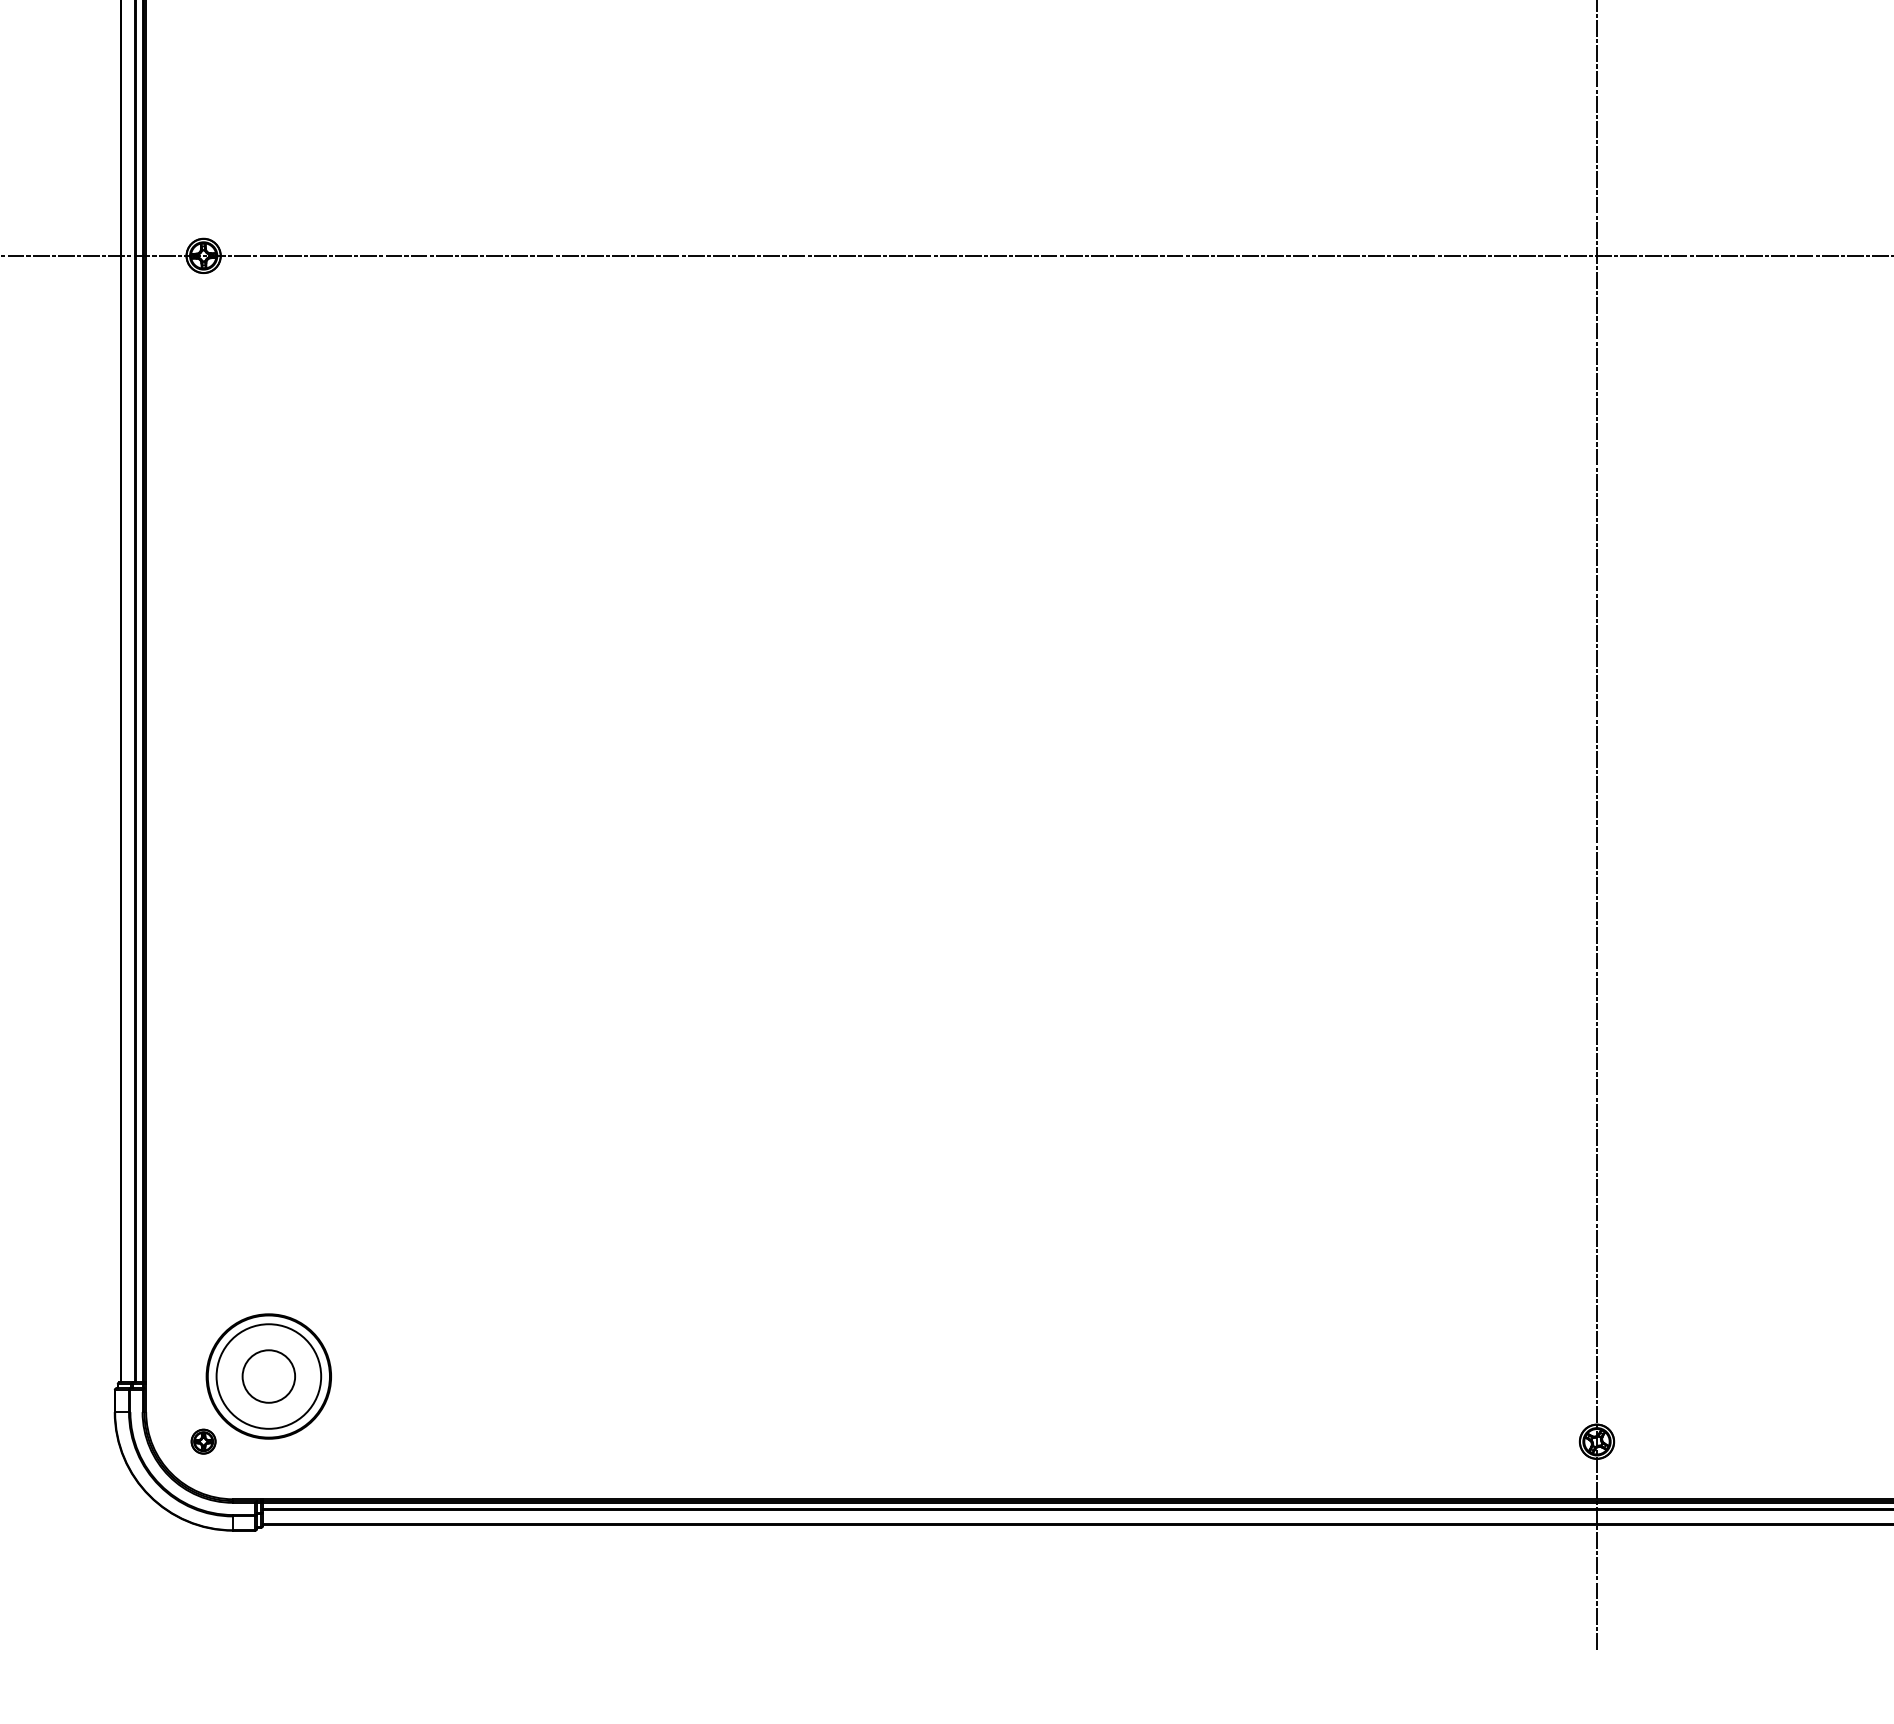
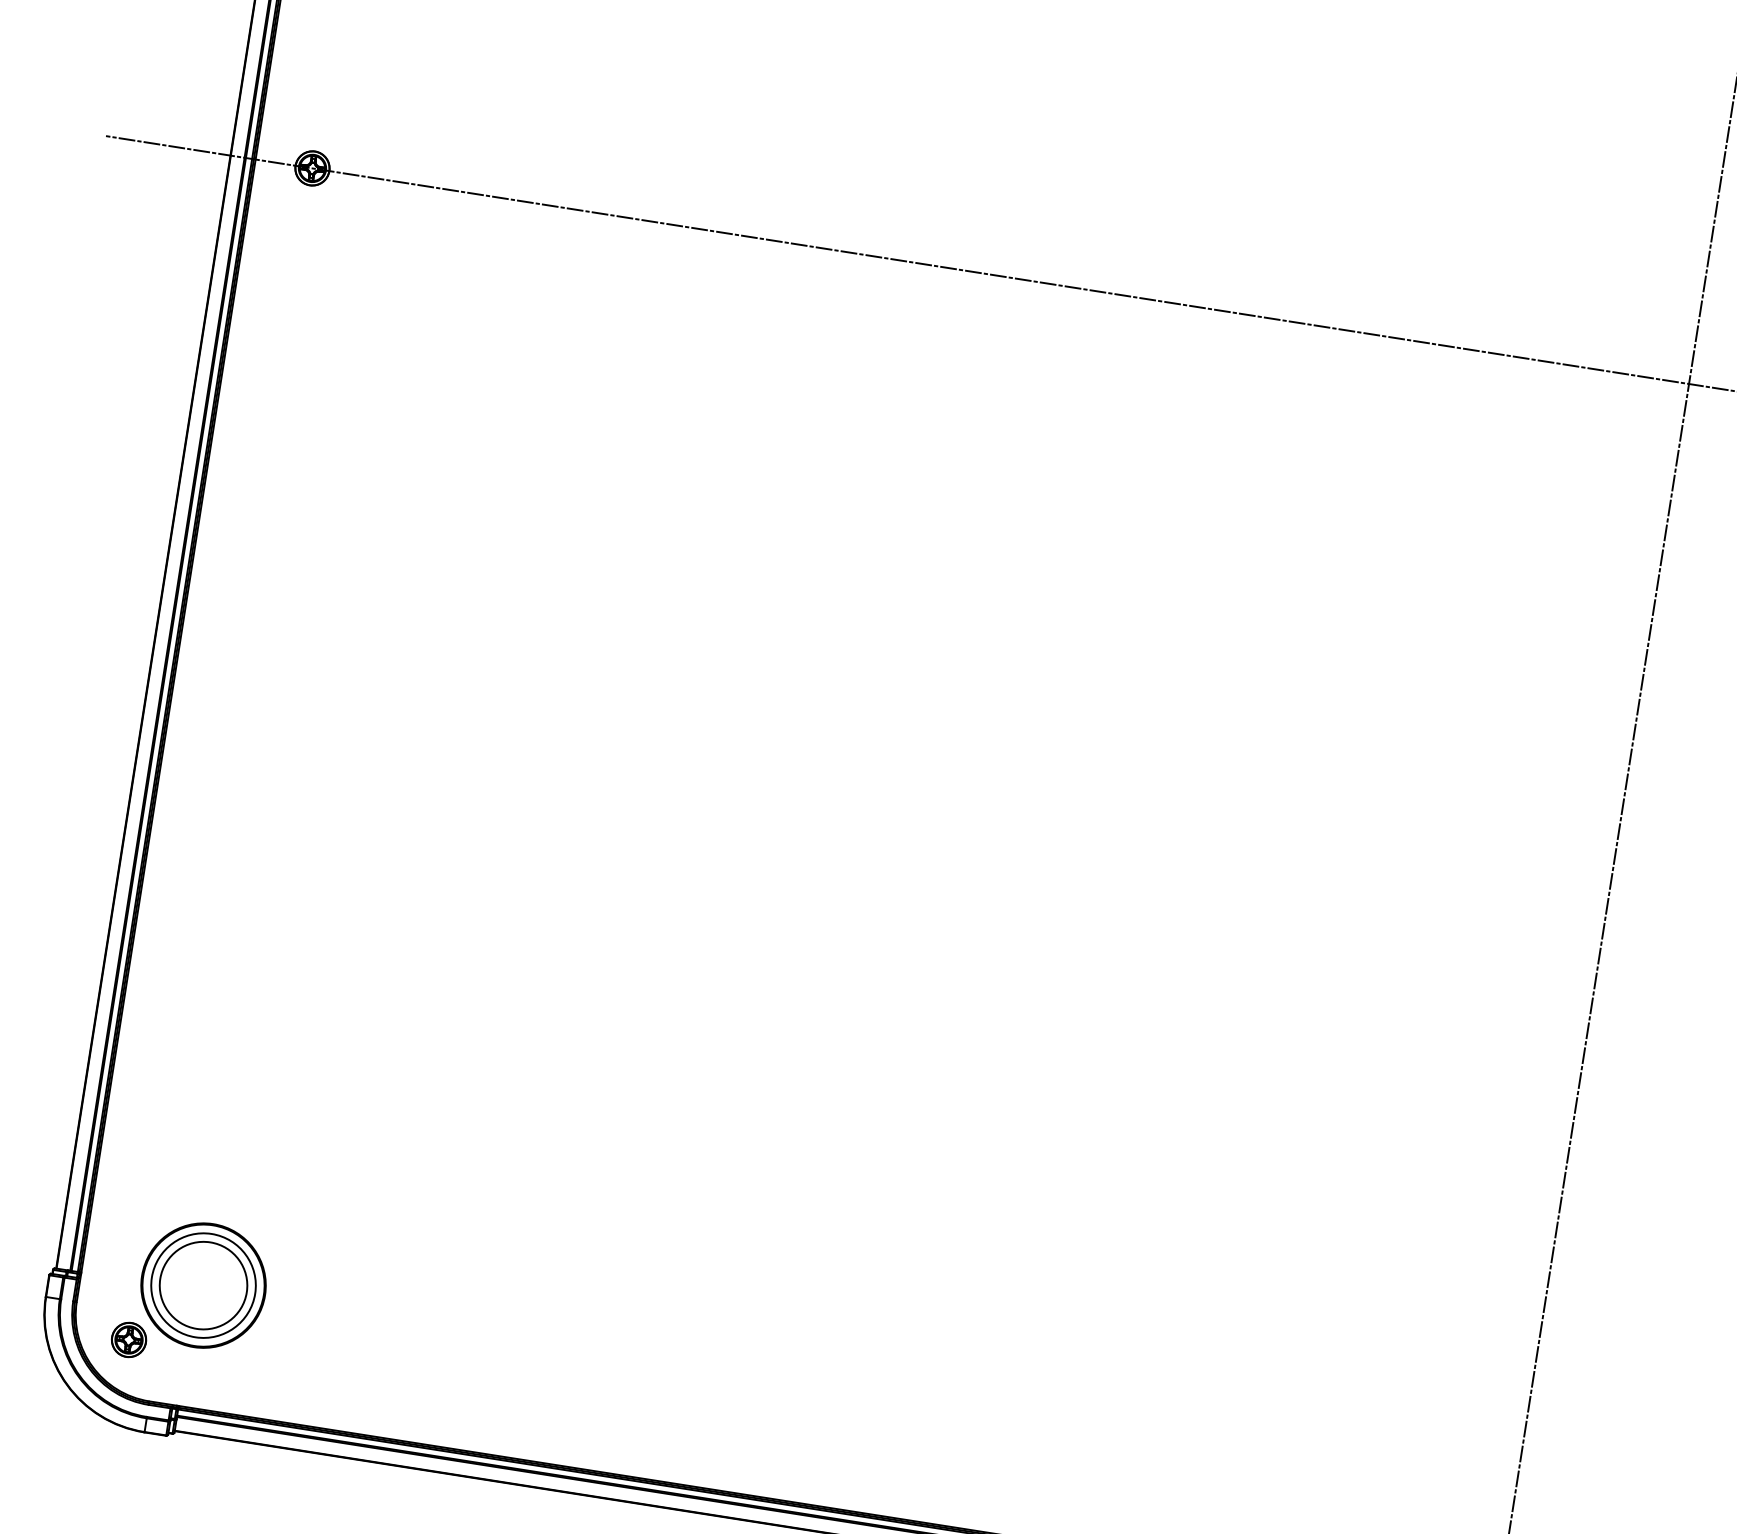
circle: (268, 1376) -> (203, 1285), size x1.67
part: (203, 1441) -> (128, 1339), size x1.43

